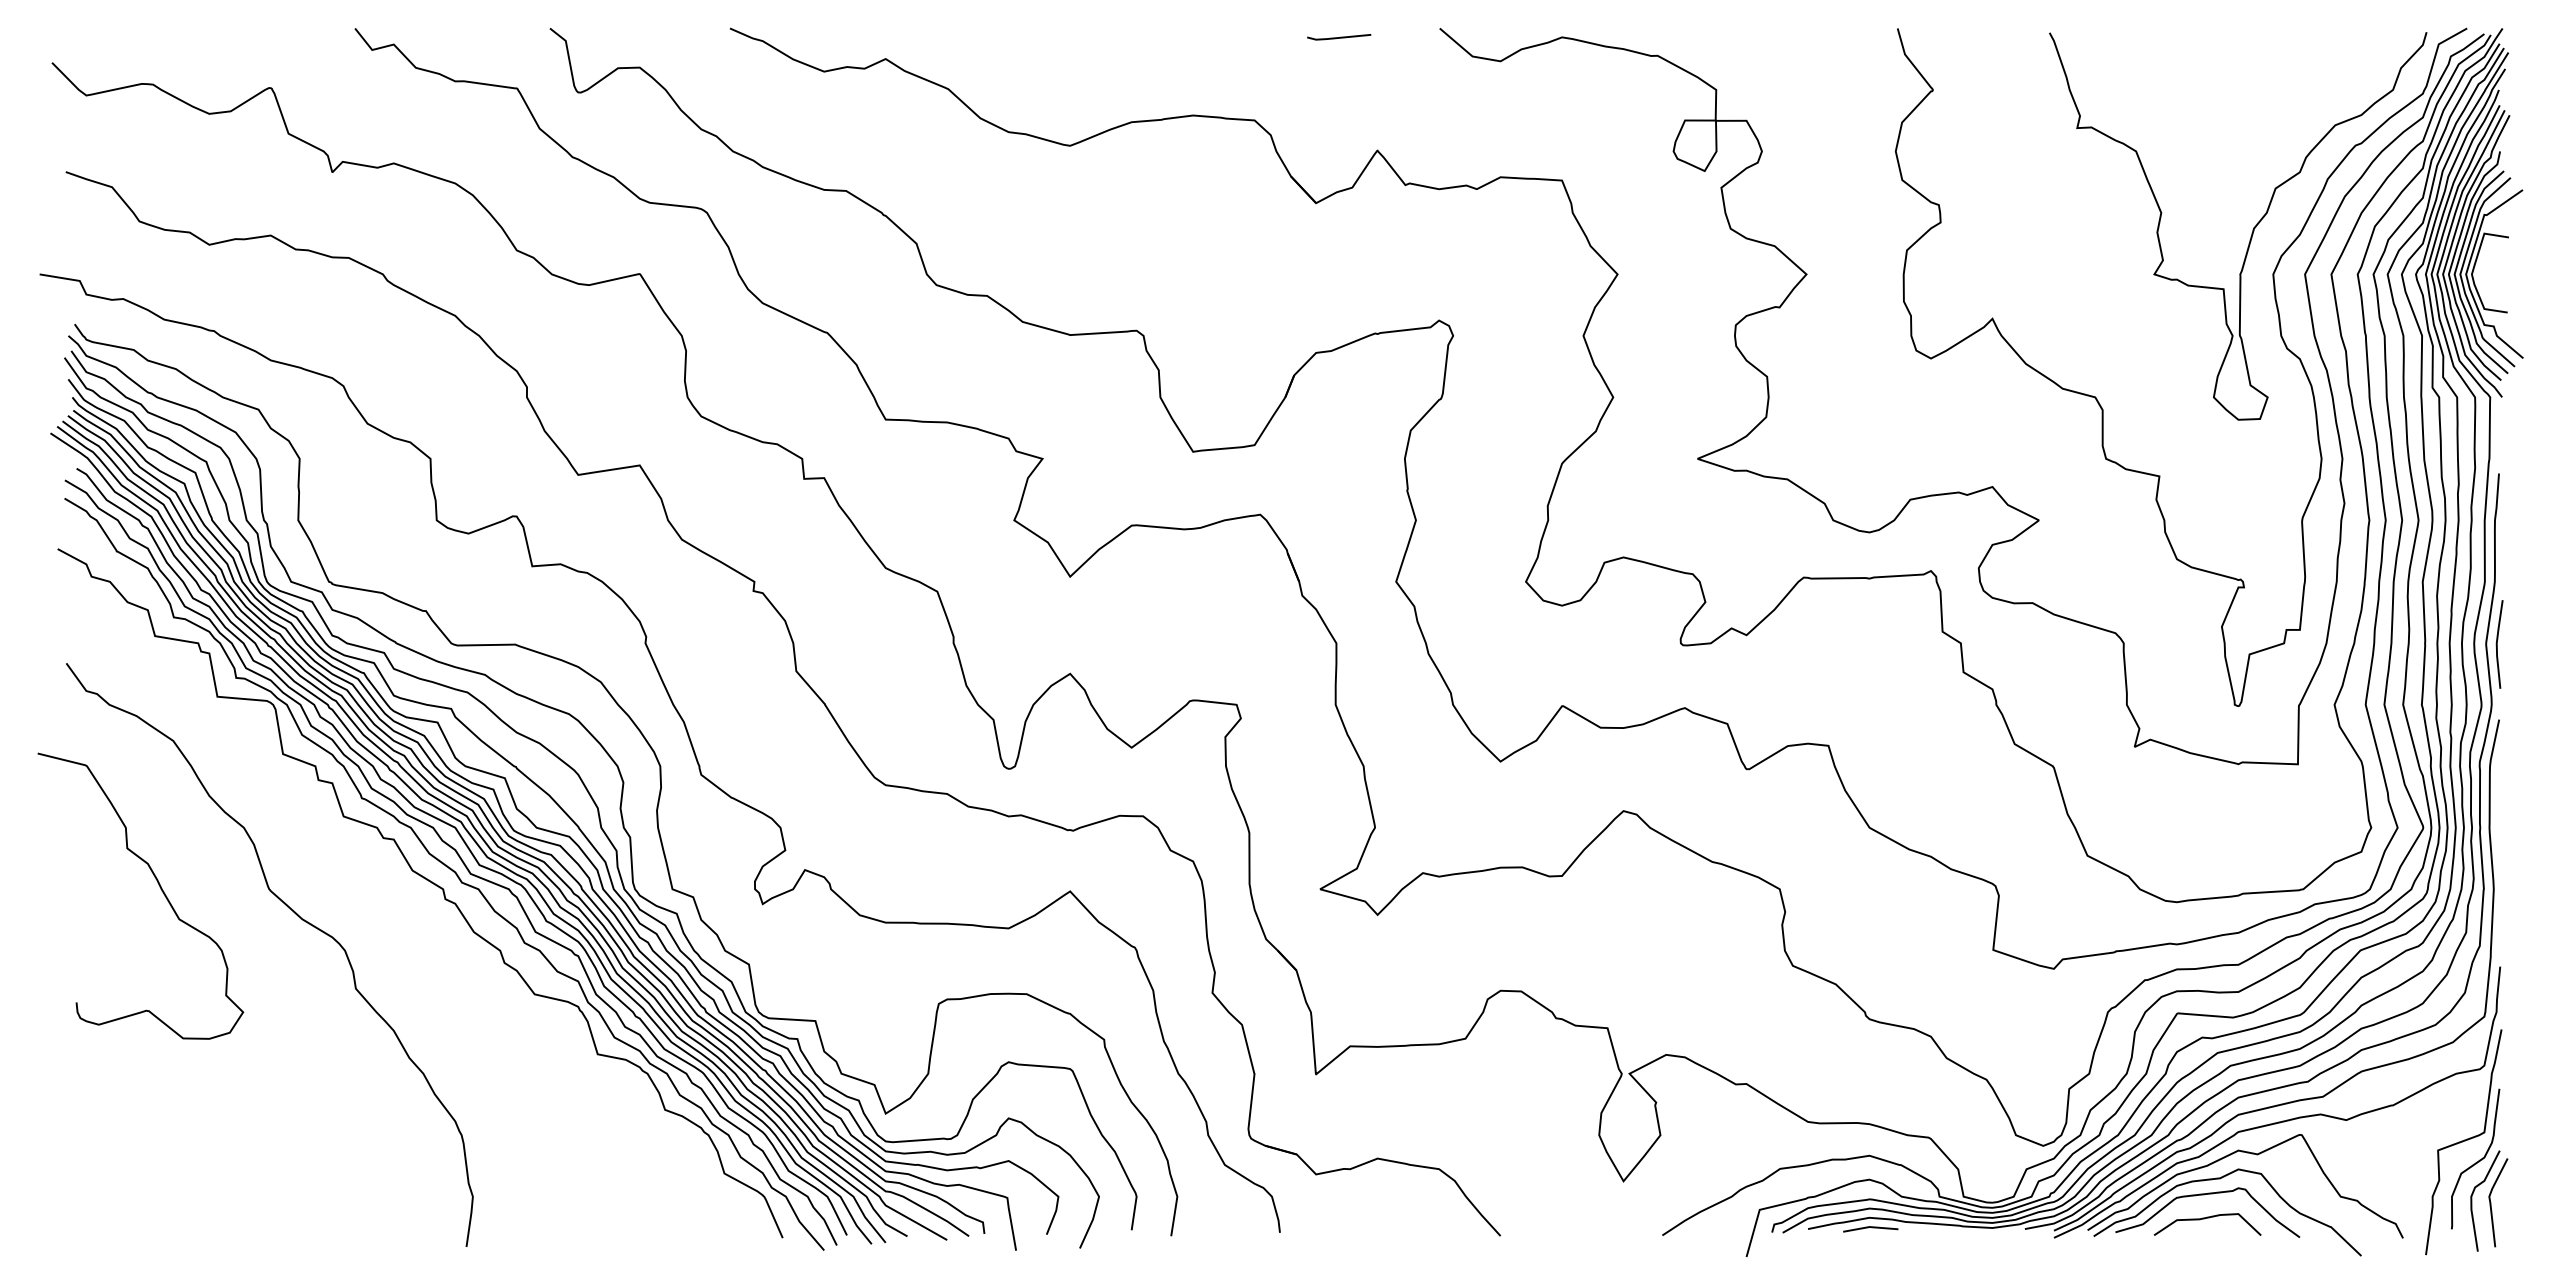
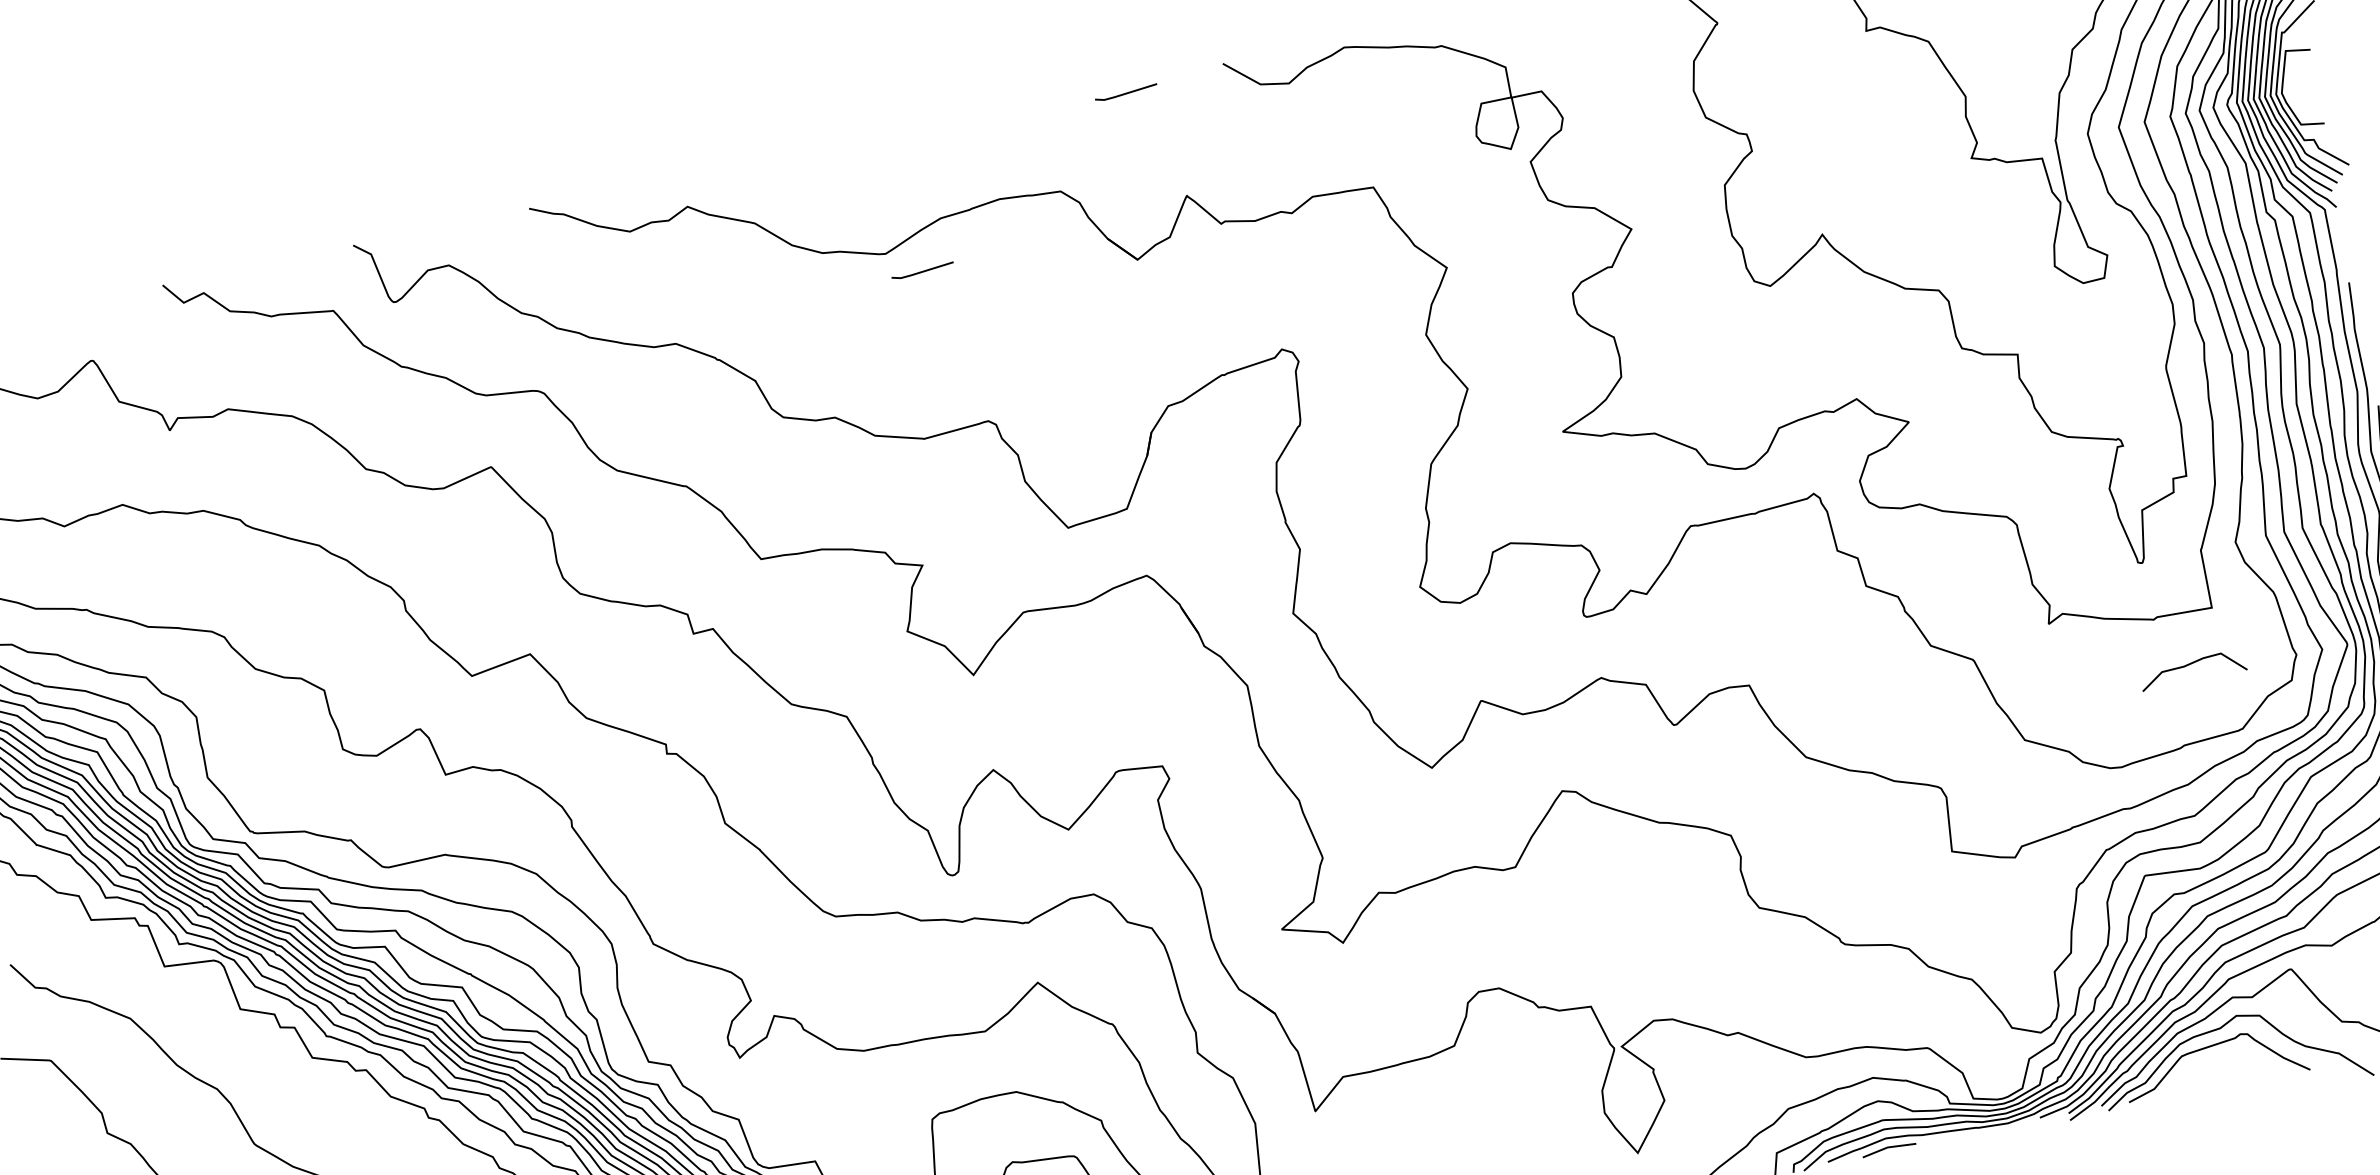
line: (1103, 170) -> (923, 271), added
curve: (2204, 1219) -> (2188, 665), moved

